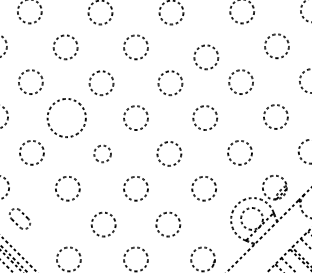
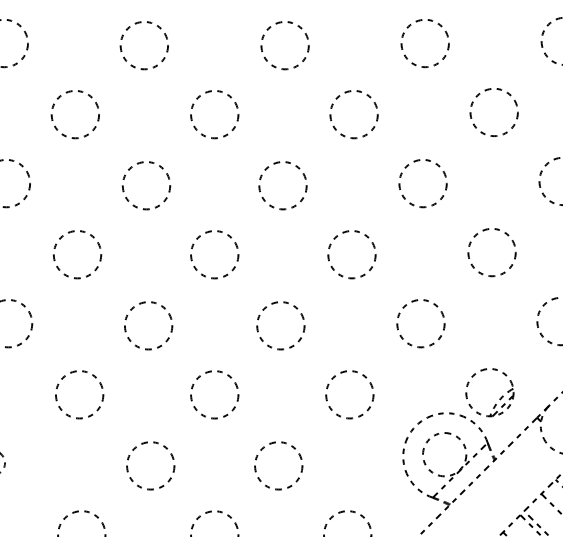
circle: (206, 57) -> (354, 114), moved
circle: (66, 118) -> (77, 255), size x0.62
circle: (102, 153) -> (148, 324), size x1.43

